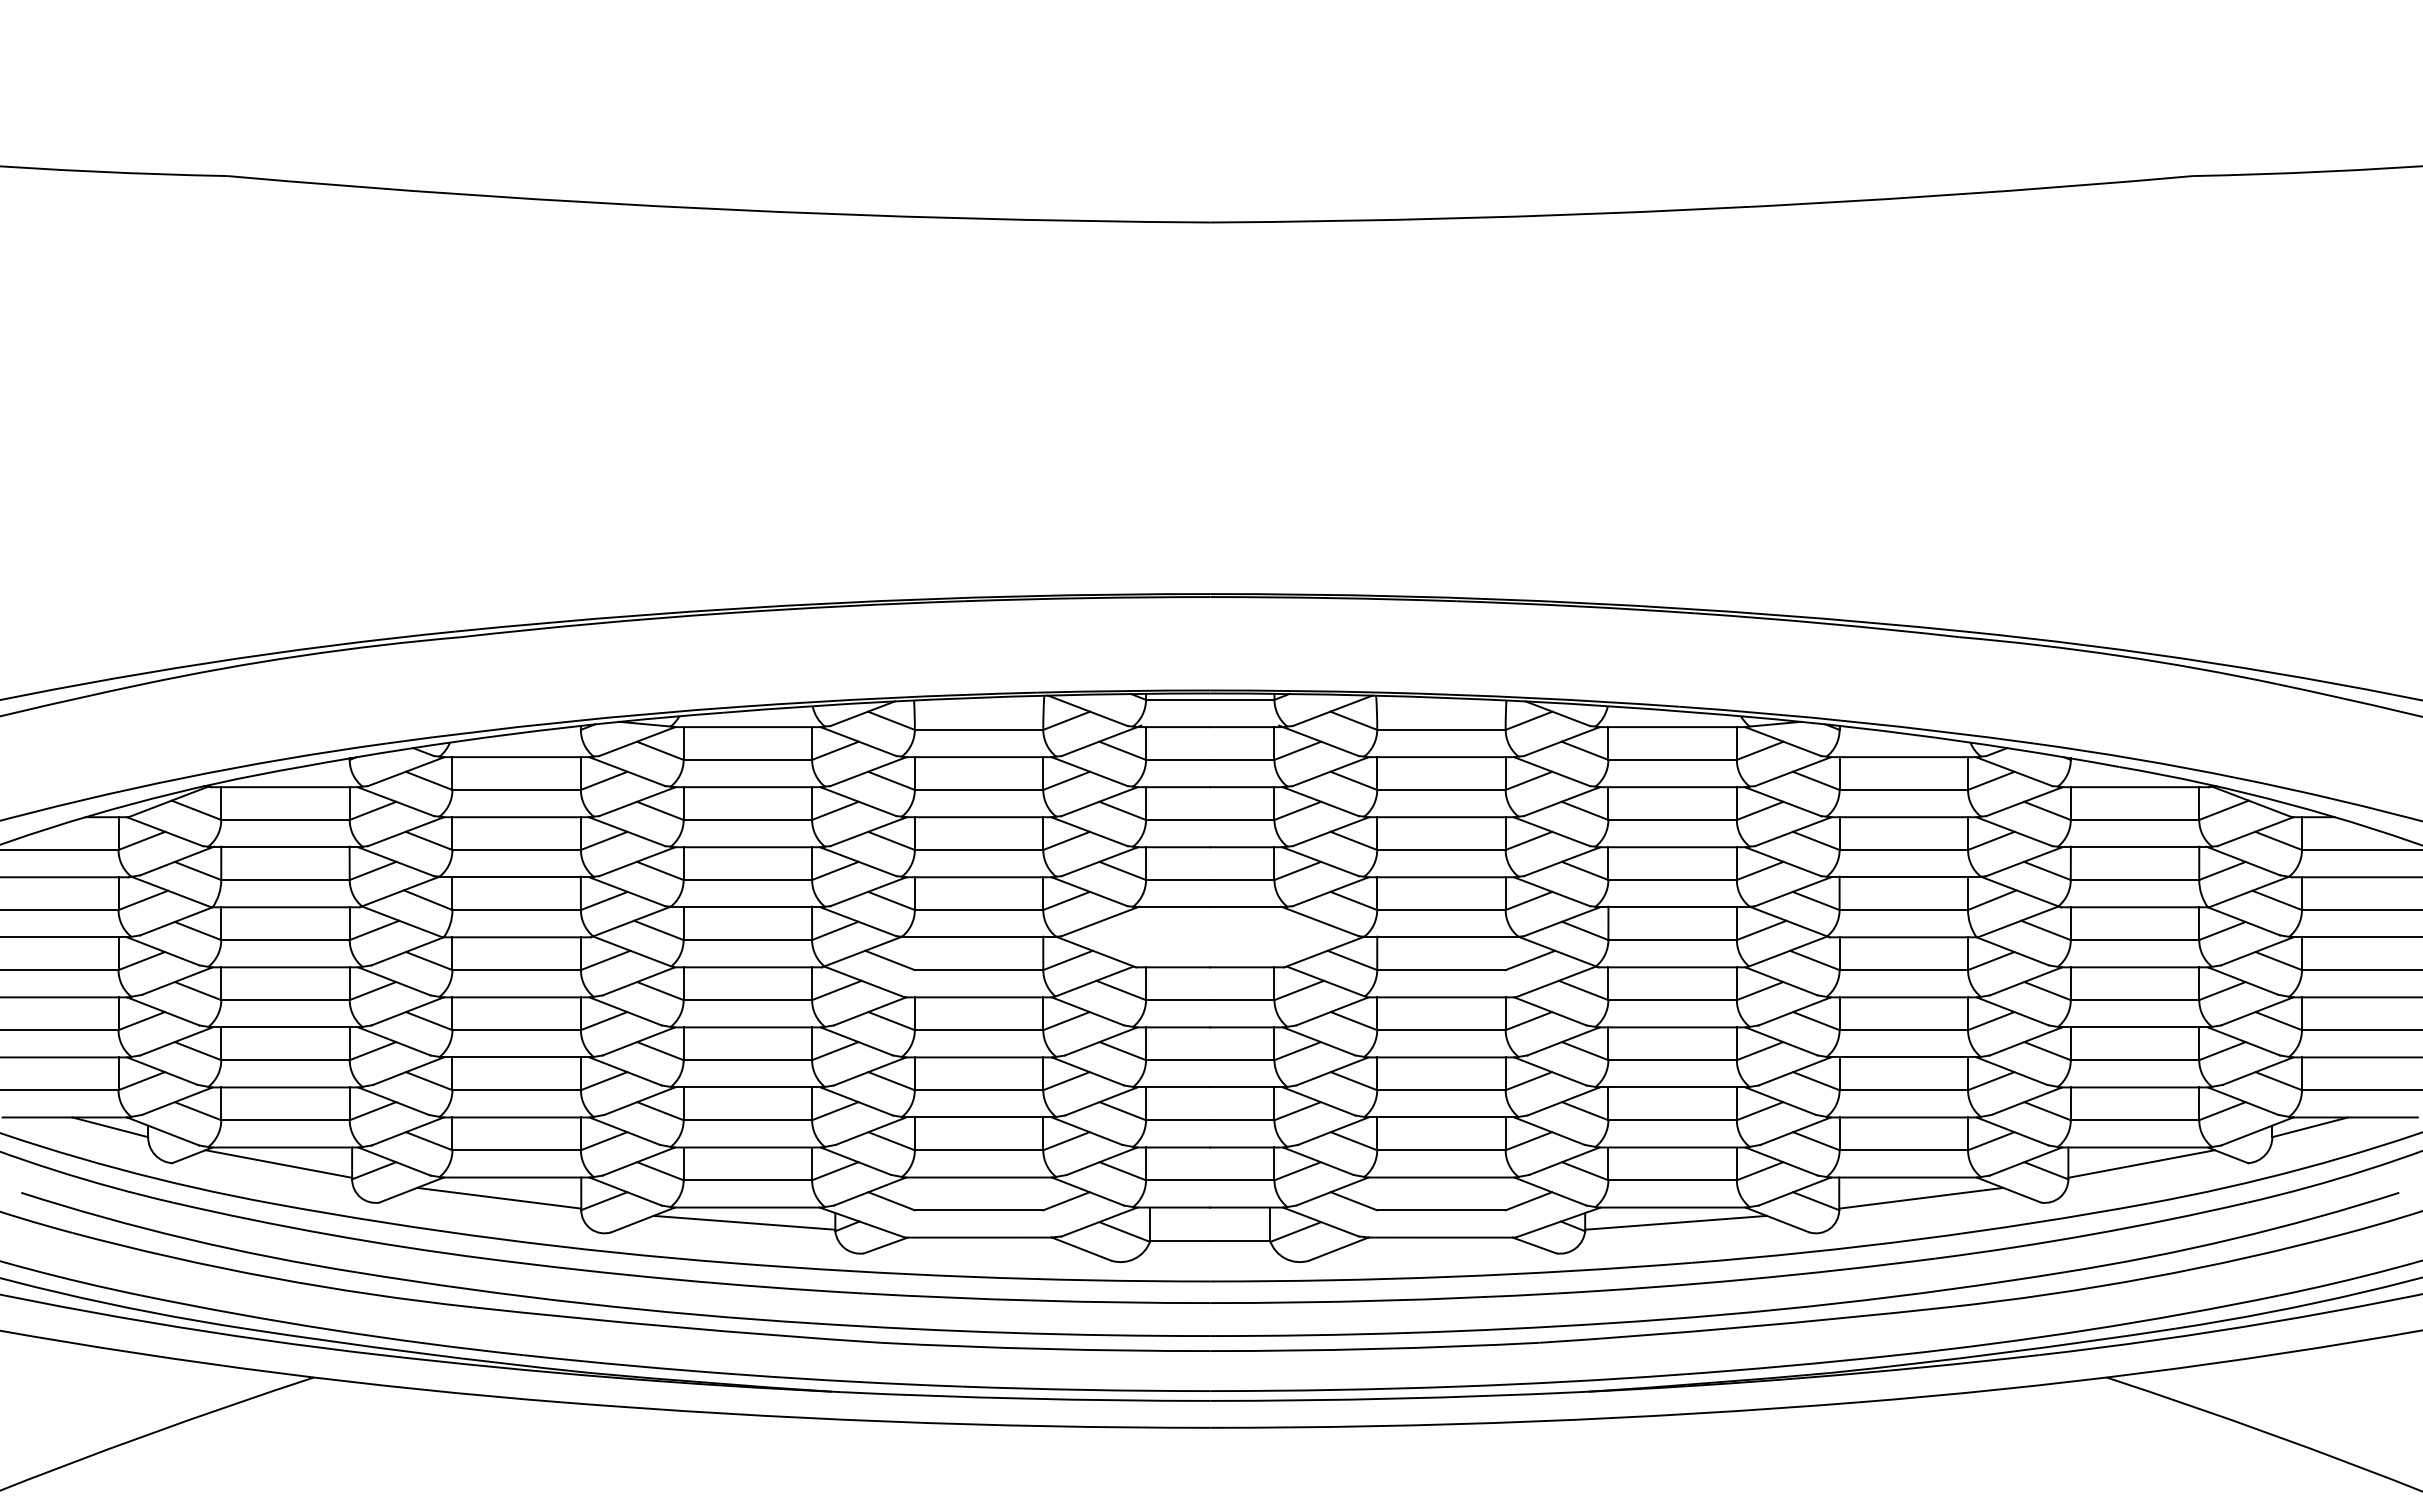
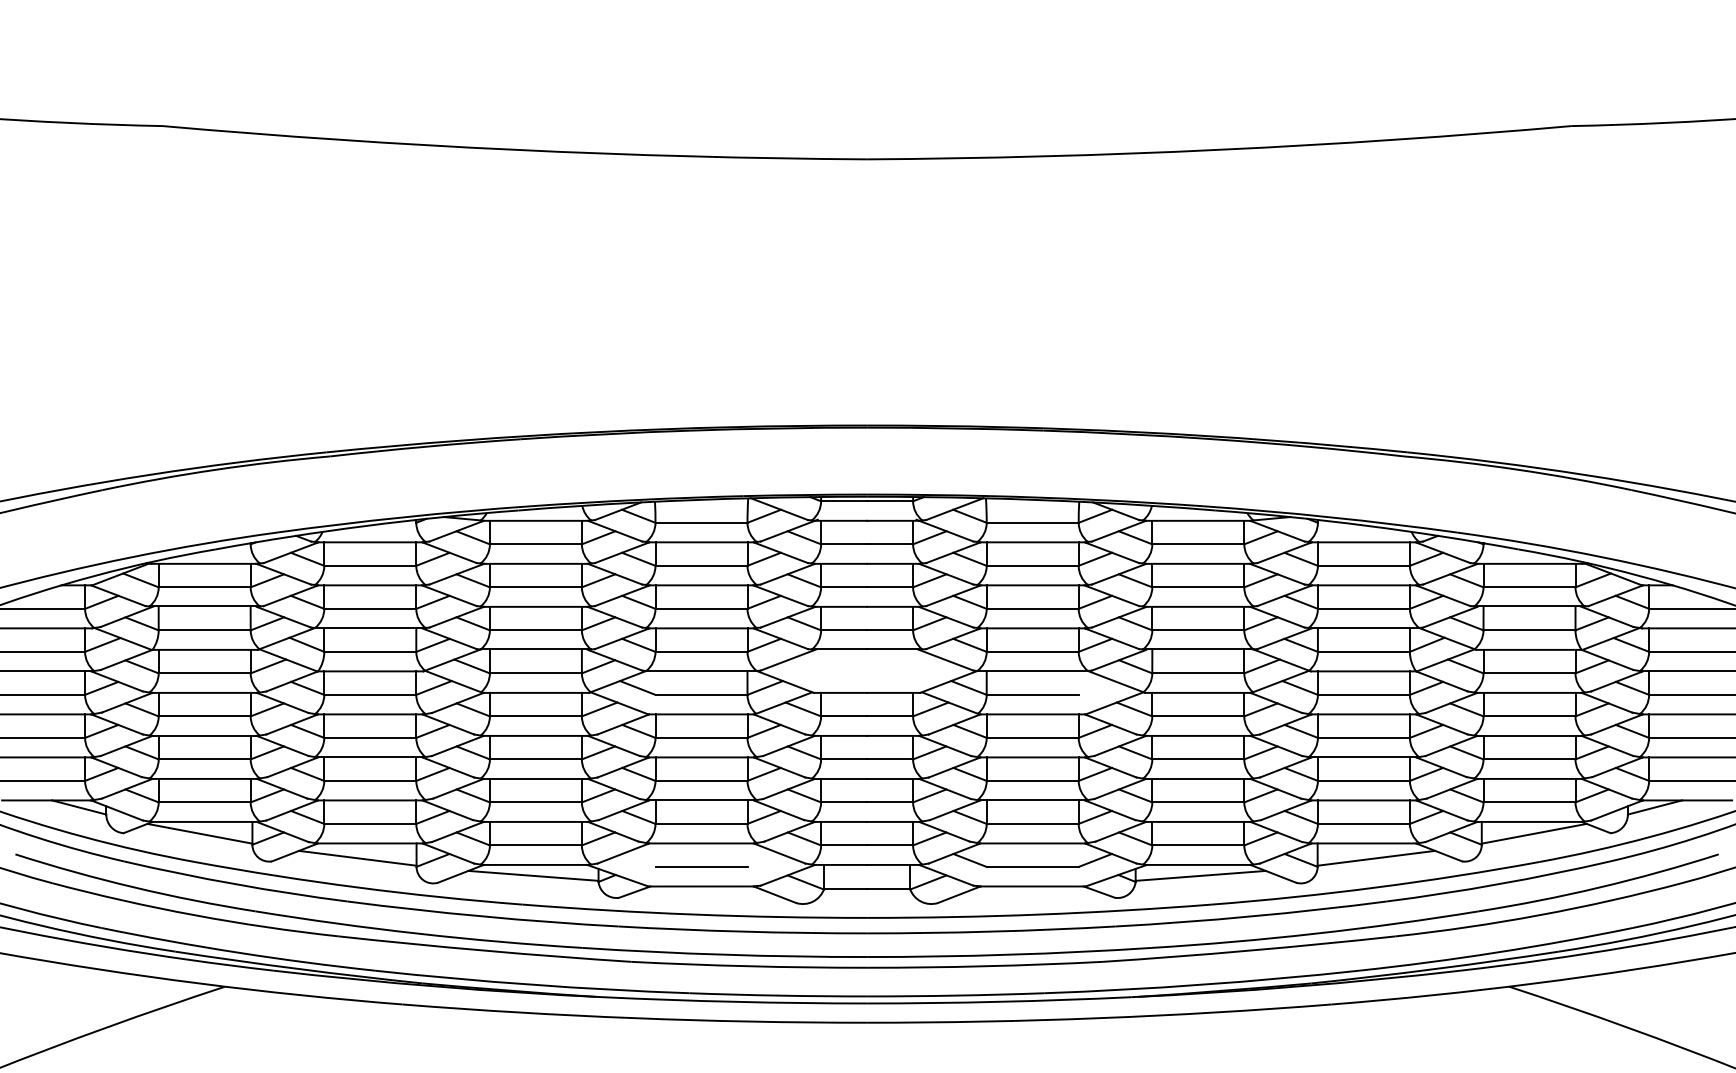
line: (1530, 960) -> (1096, 687), removed
line: (891, 1201) -> (638, 860), removed
line: (1066, 1201) -> (764, 860), removed

